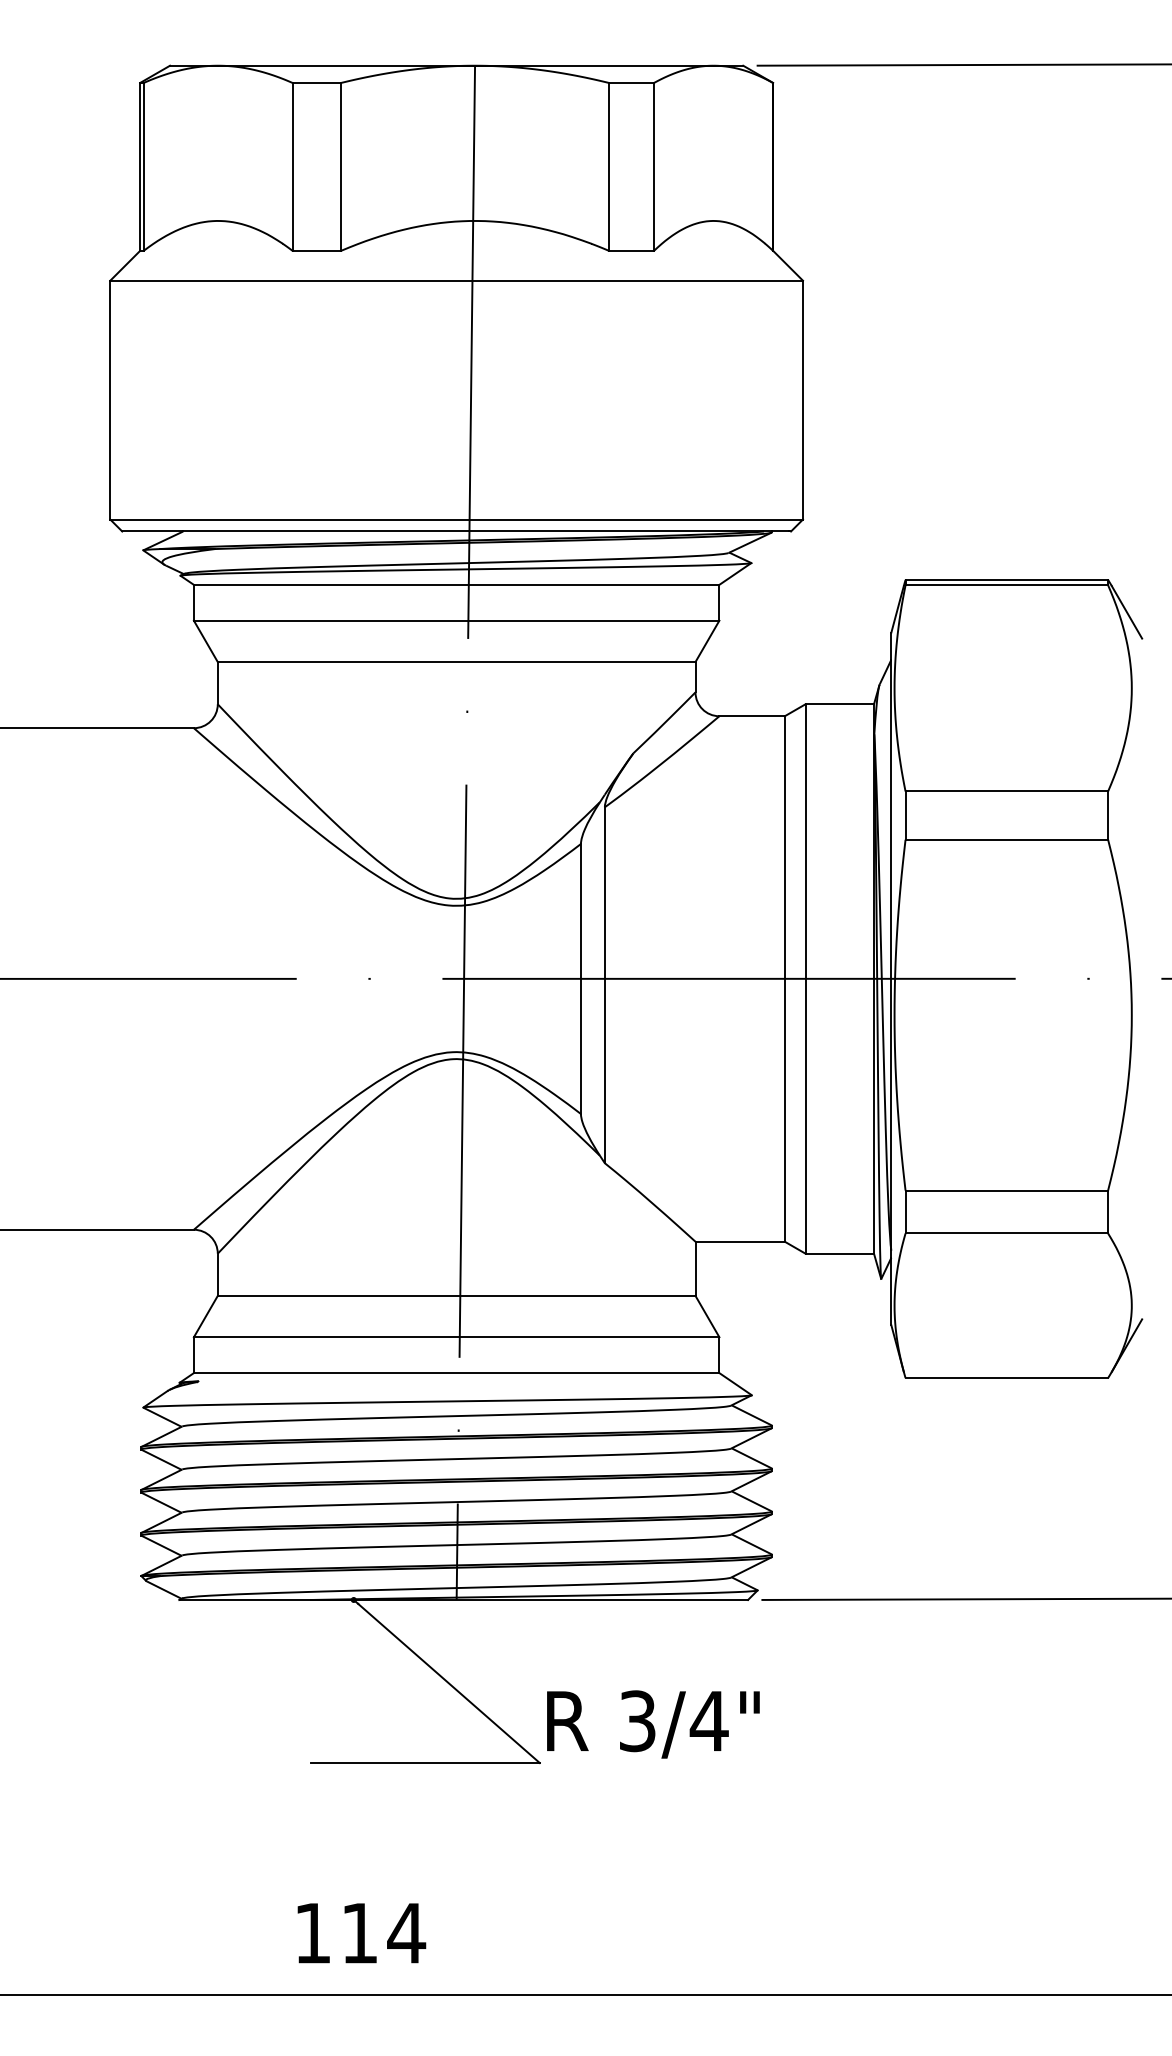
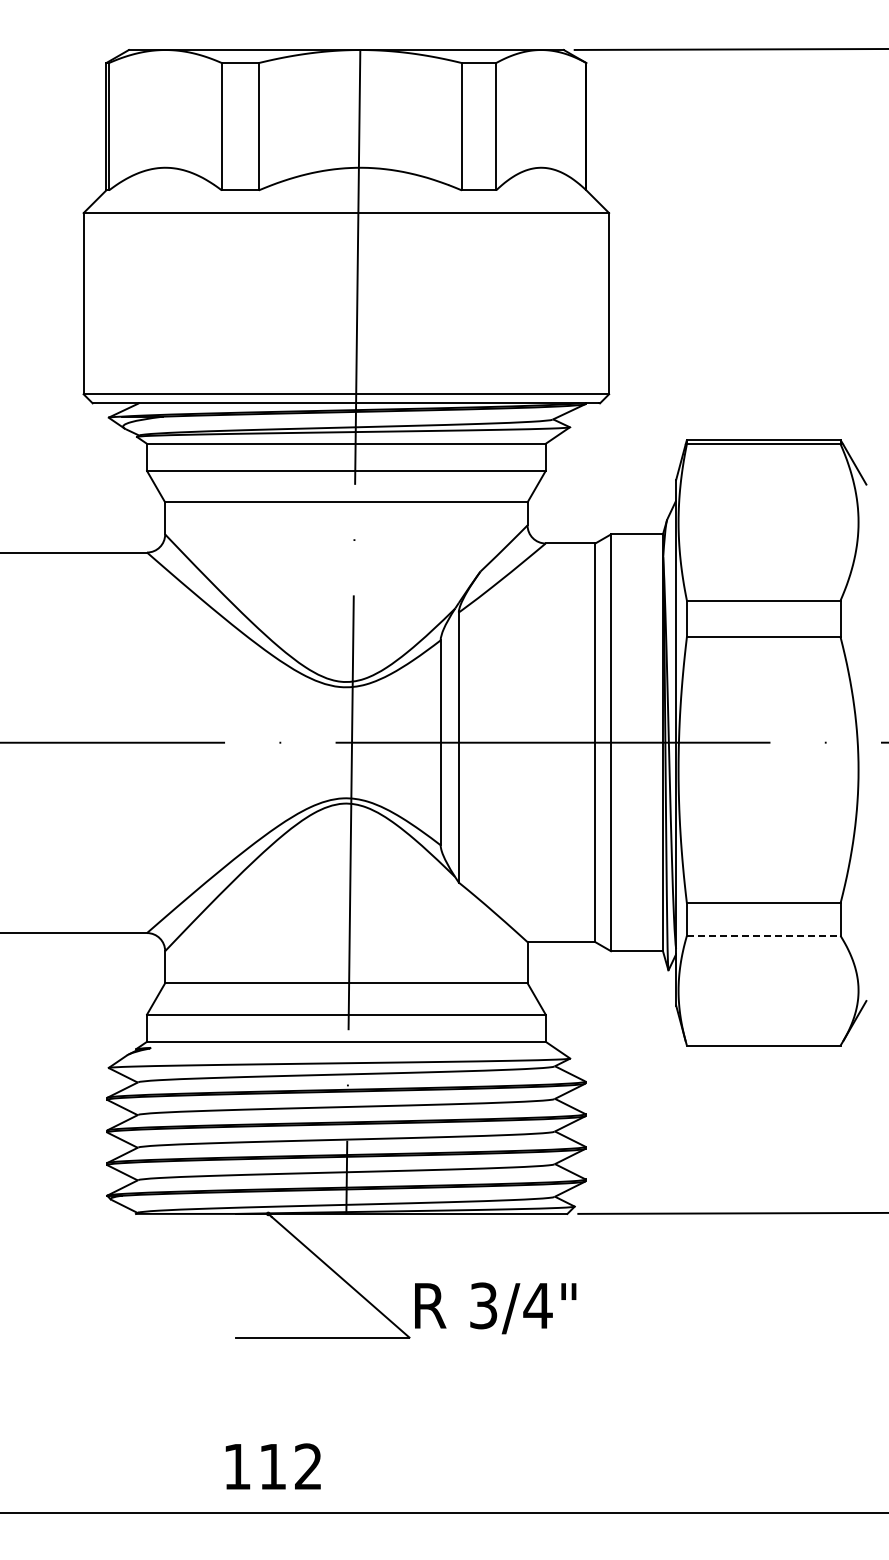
line: (1006, 1232) -> (763, 935), solid -> dashed
text: (406, 1932) -> (308, 1466), 114 -> 112

